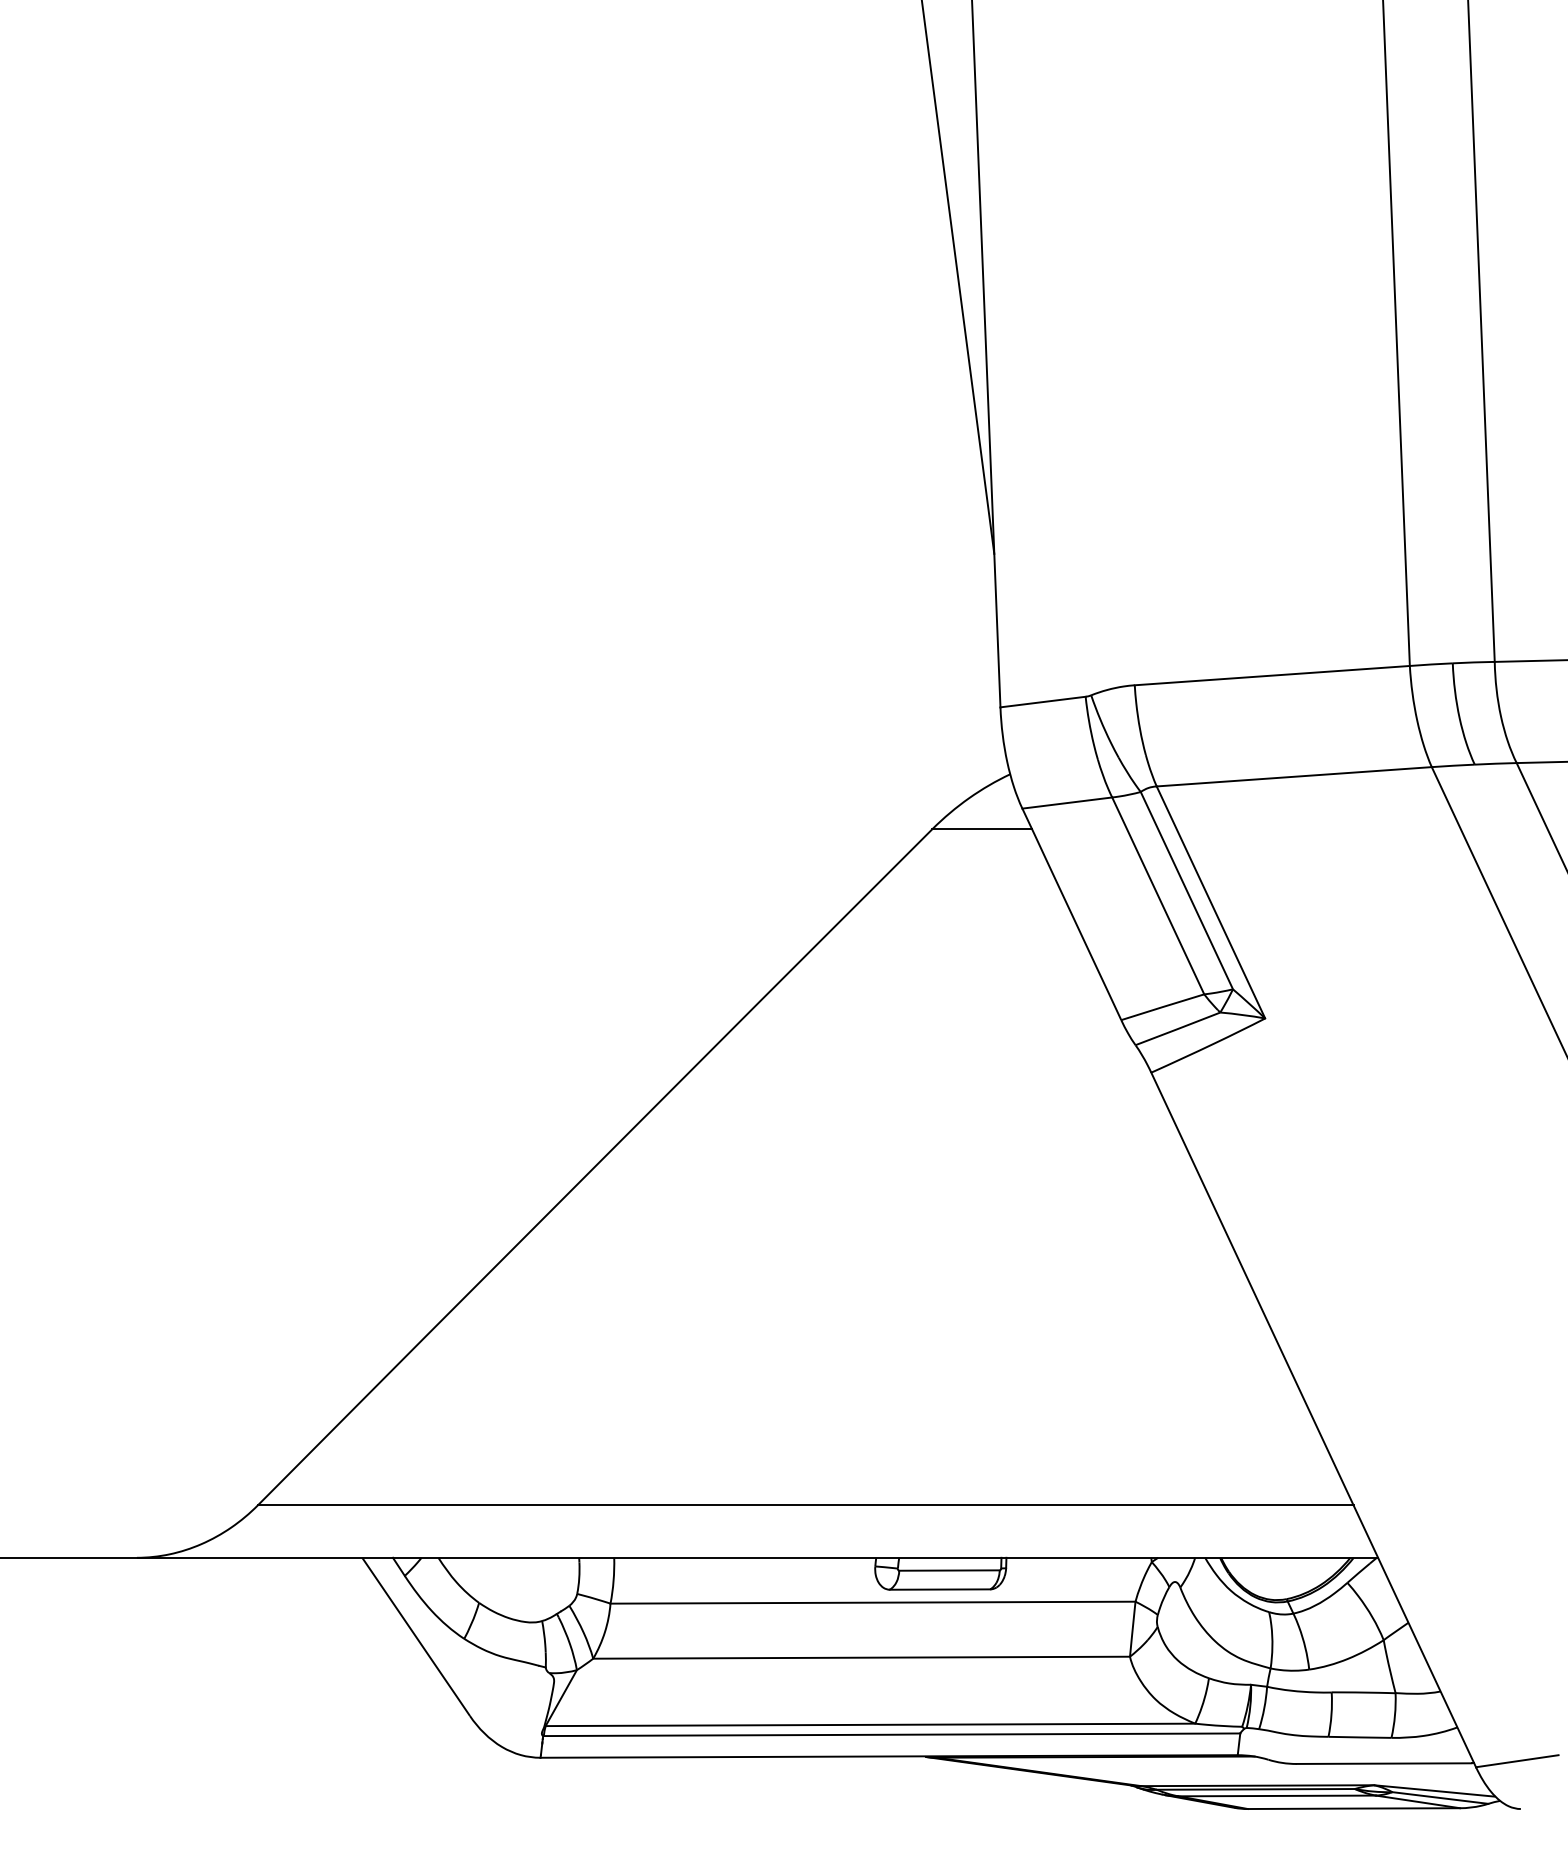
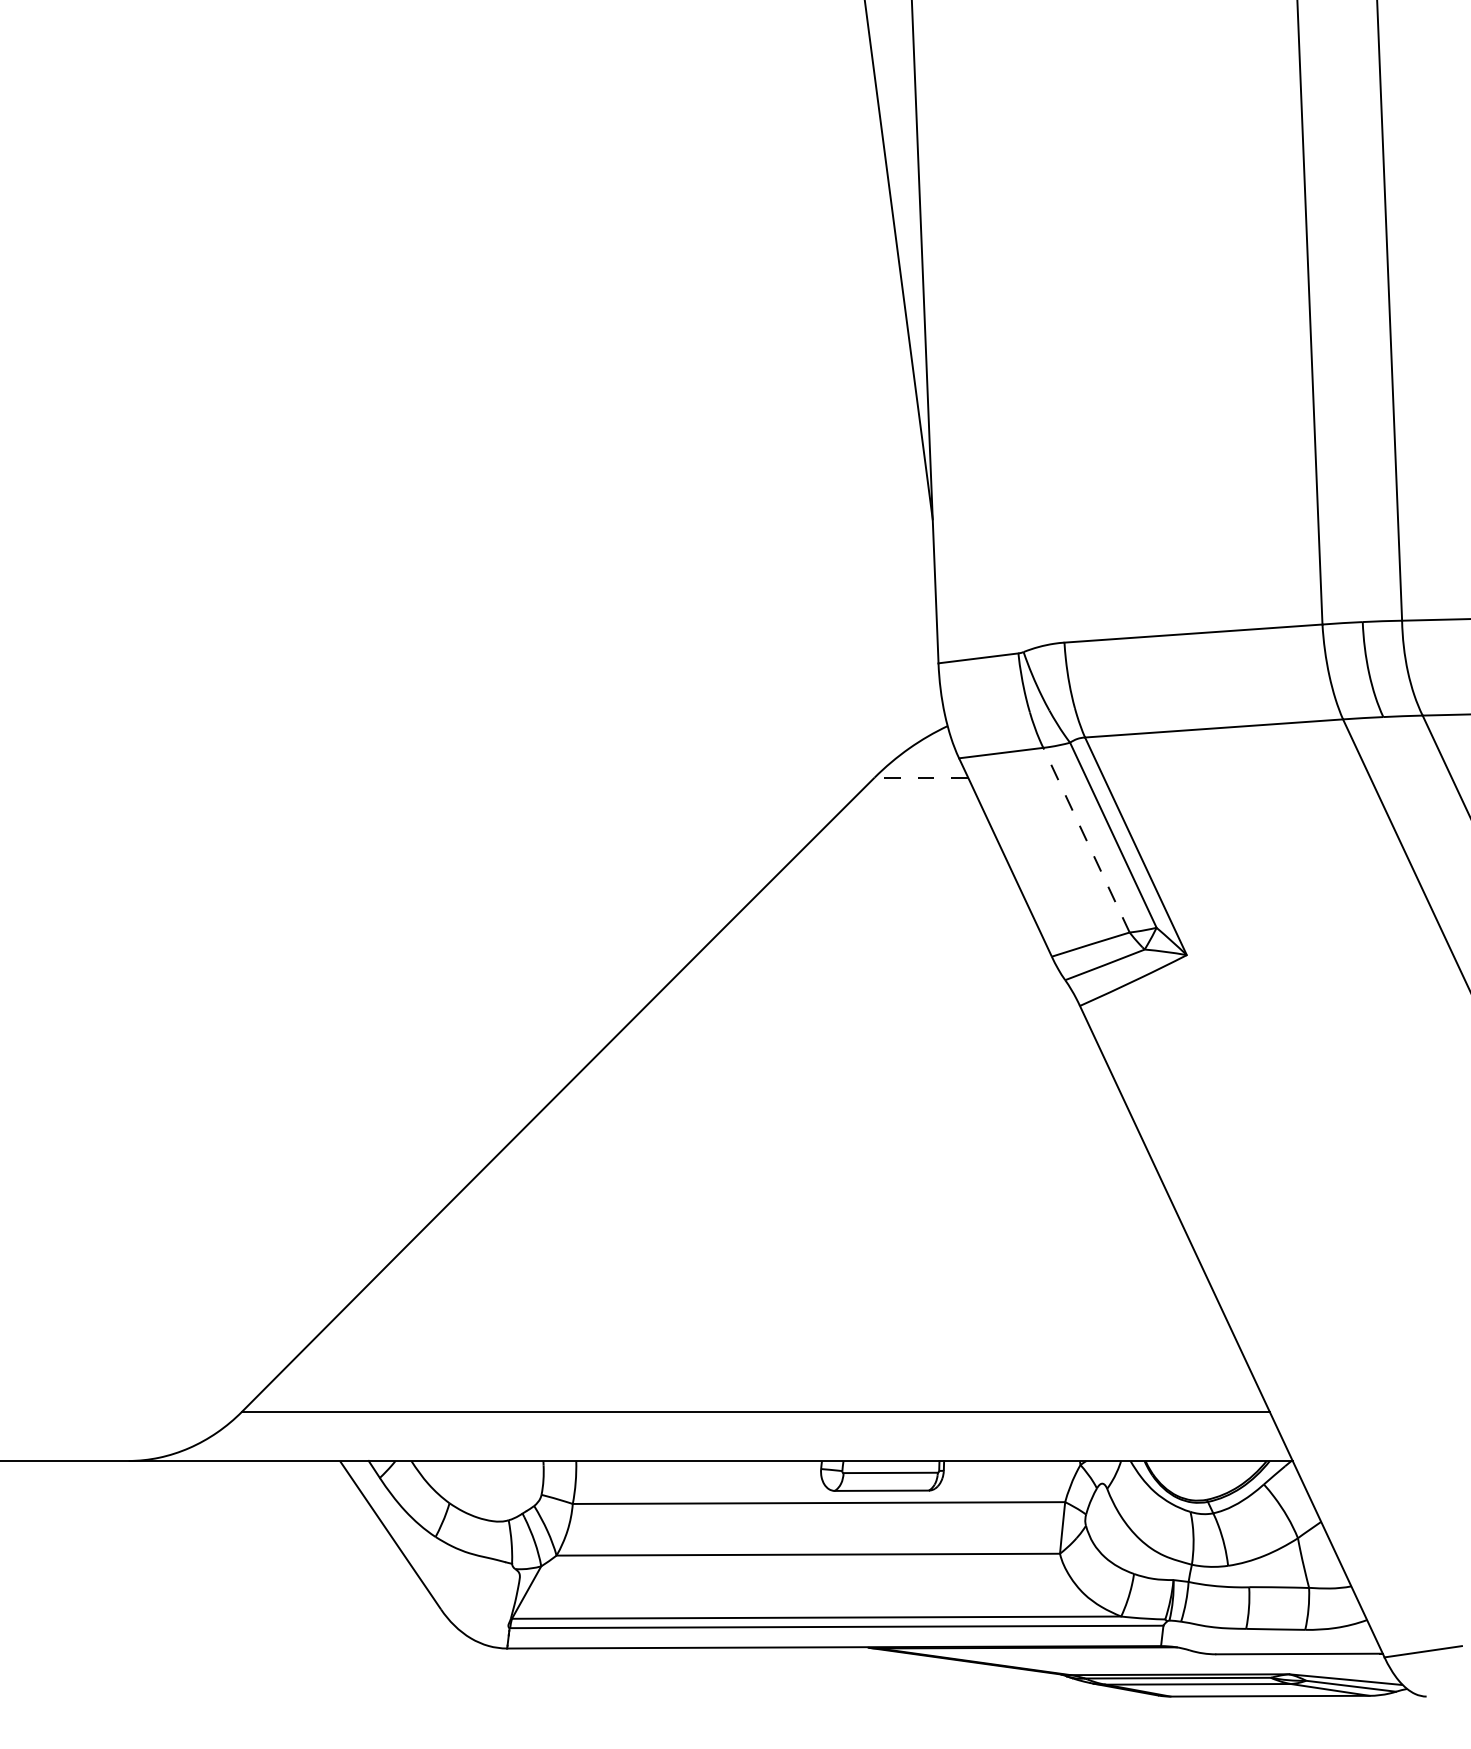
line: (982, 829) -> (921, 777), solid -> dashed
line: (1158, 895) -> (1086, 839), solid -> dashed

